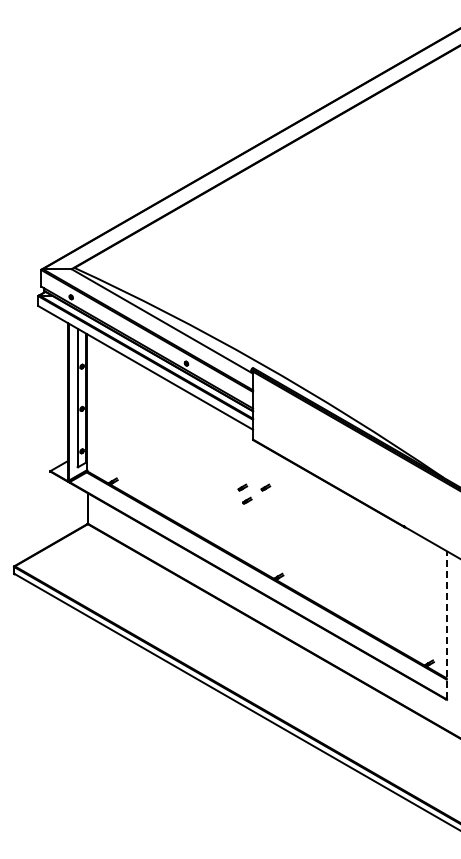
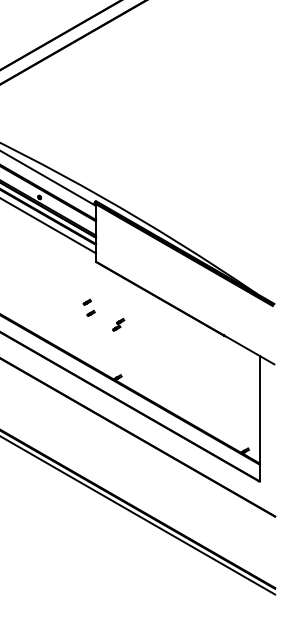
part: (265, 487) -> (106, 302), removed
part: (279, 514) -> (118, 325), added
line: (446, 624) -> (259, 418), dashed -> solid

